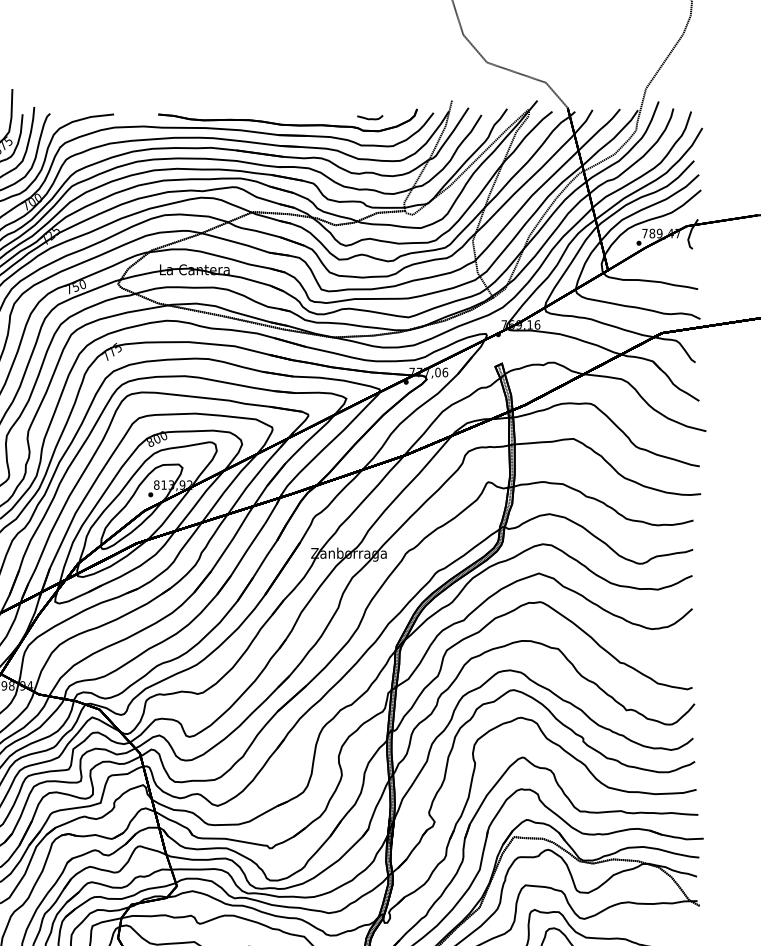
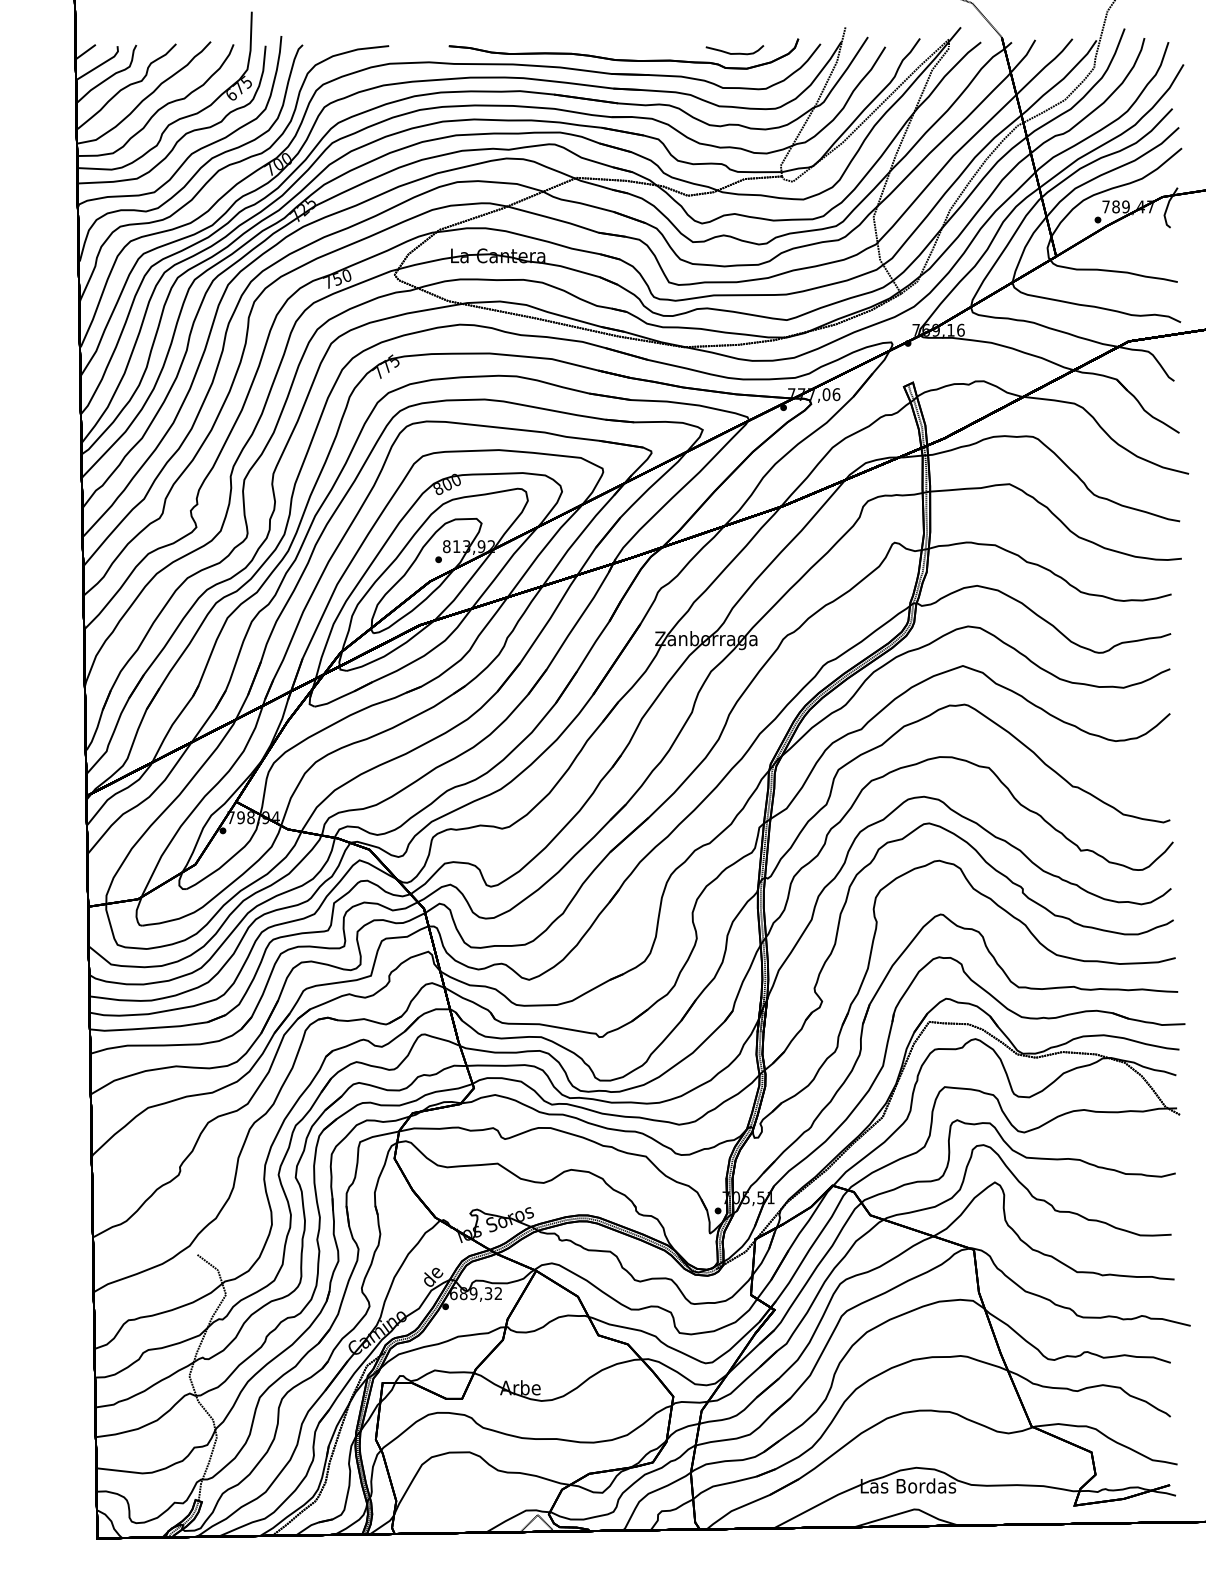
part: (369, 117) -> (734, 50), size x1.67

